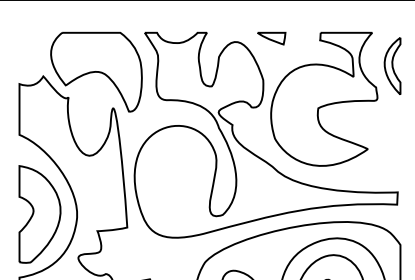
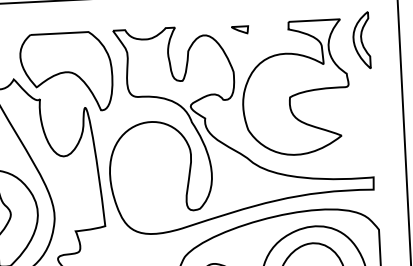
part: (271, 38) -> (239, 30), size x0.6
part: (392, 65) -> (361, 39), moved

